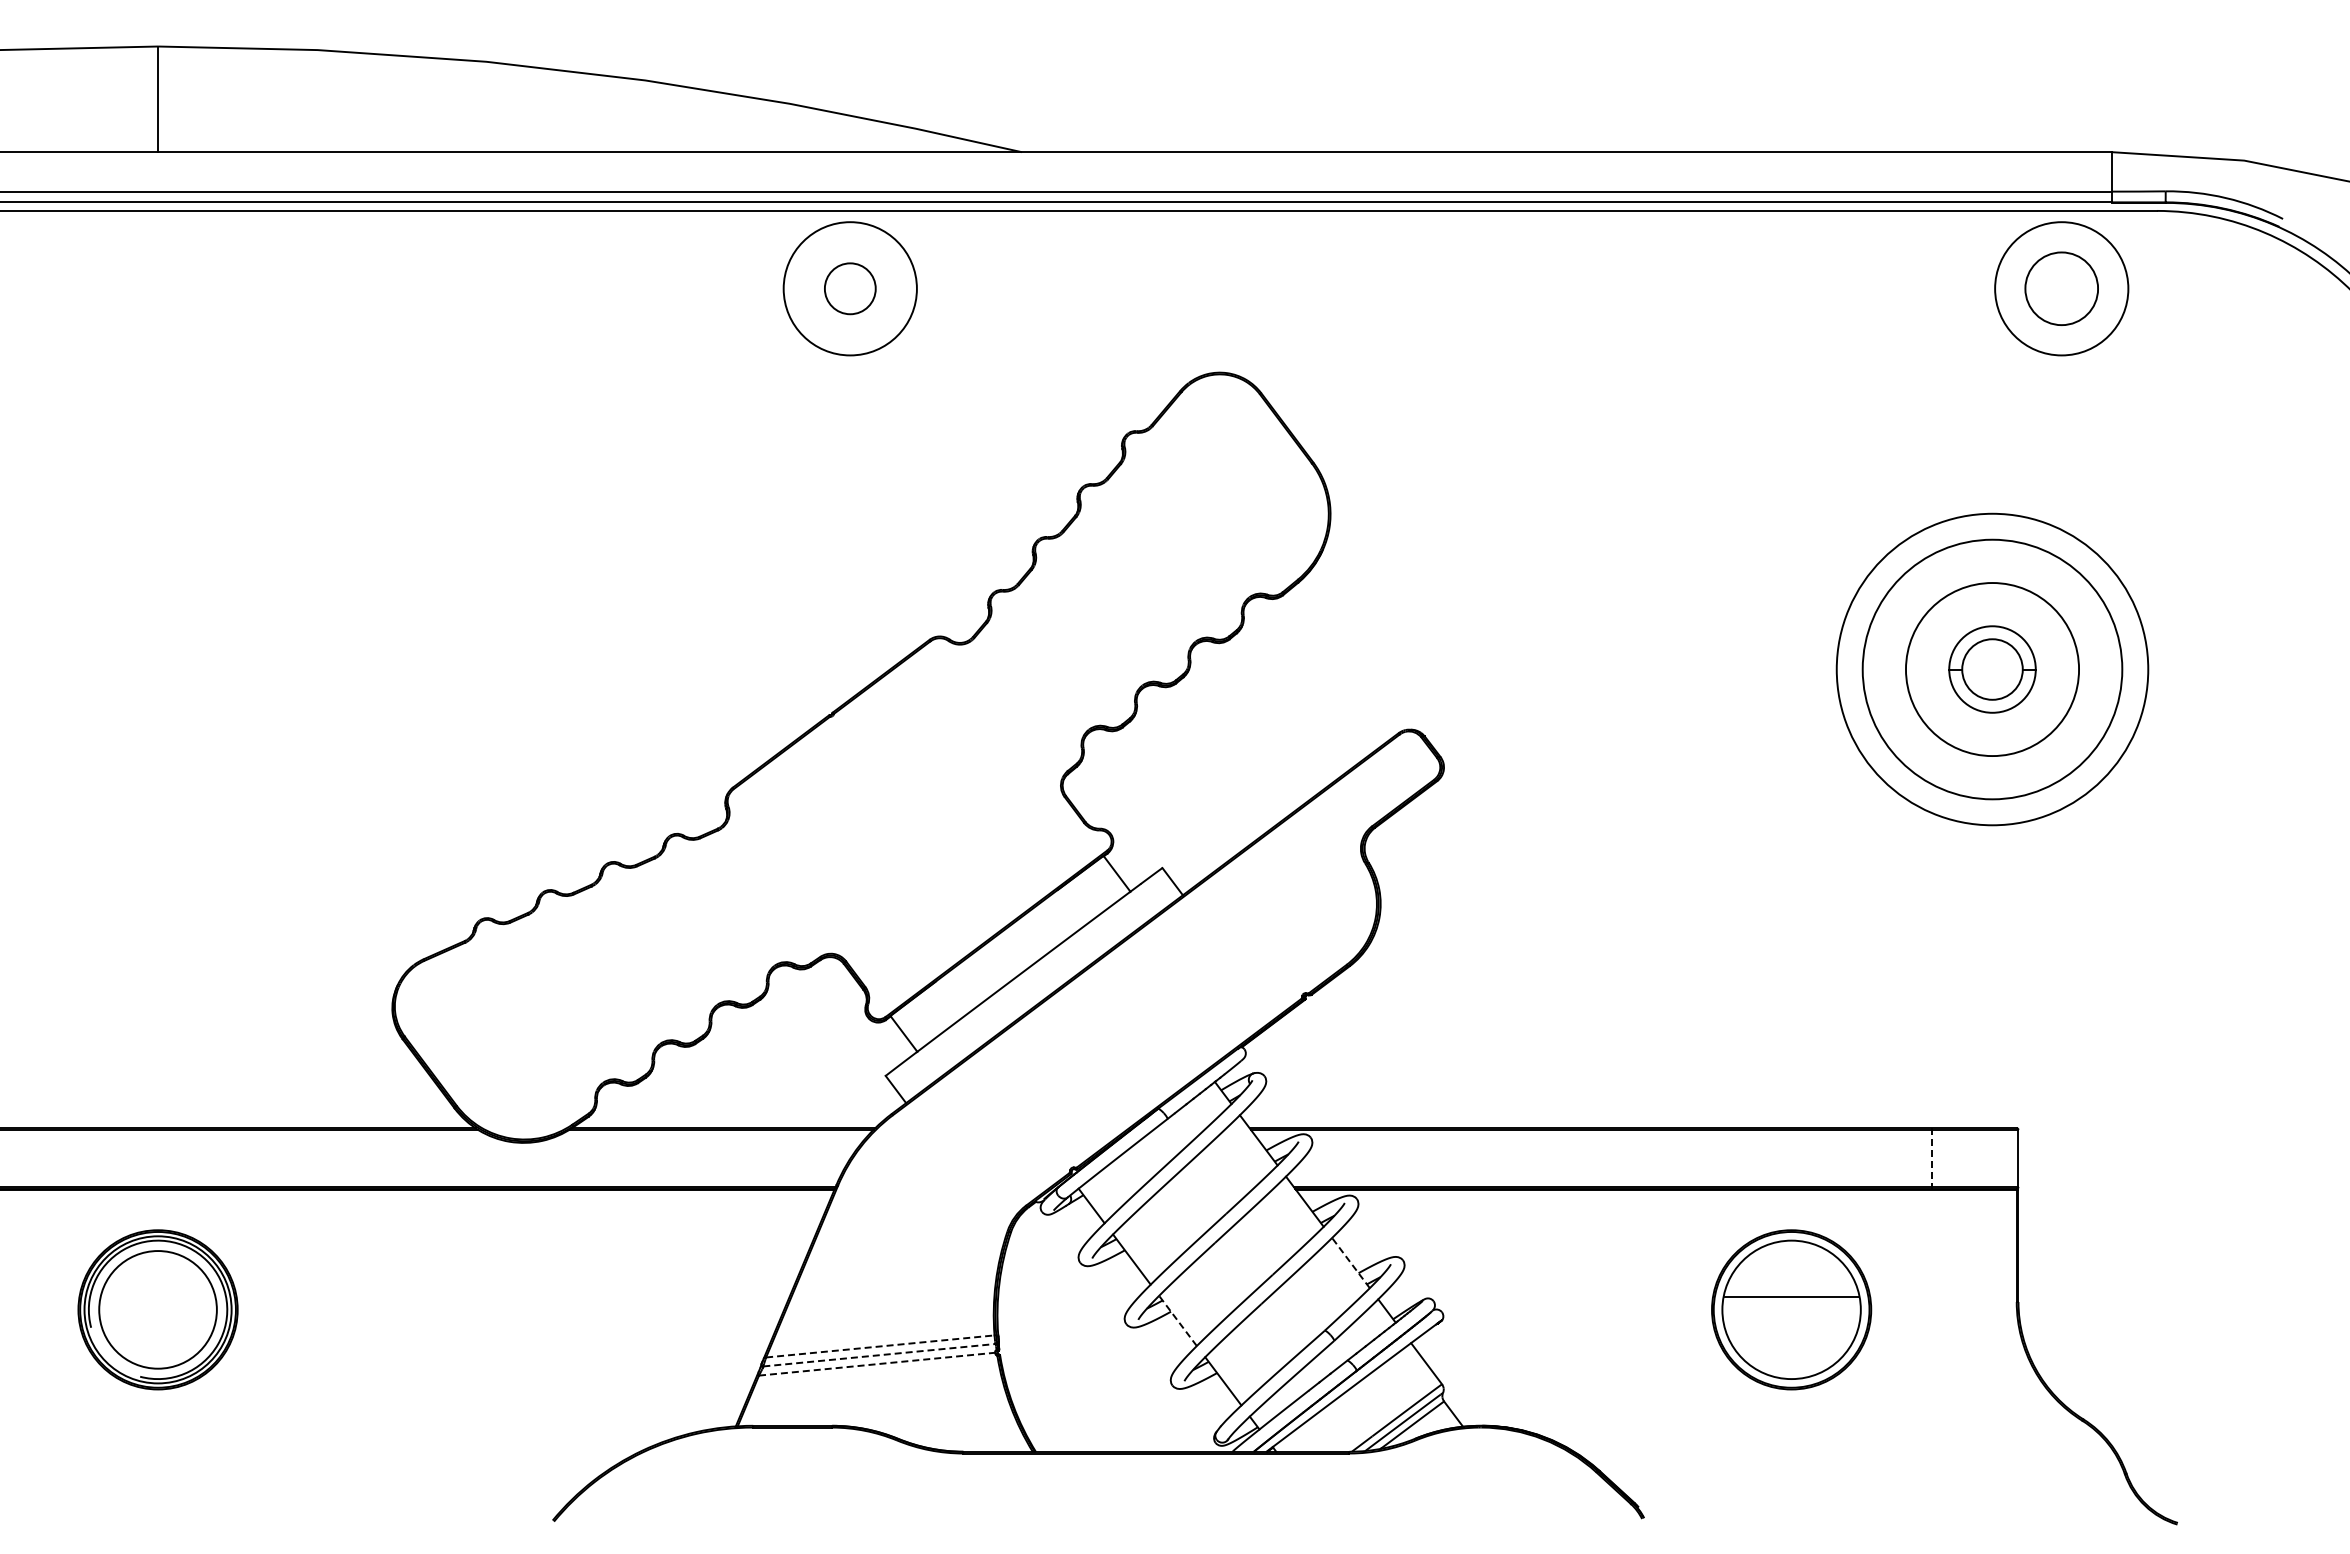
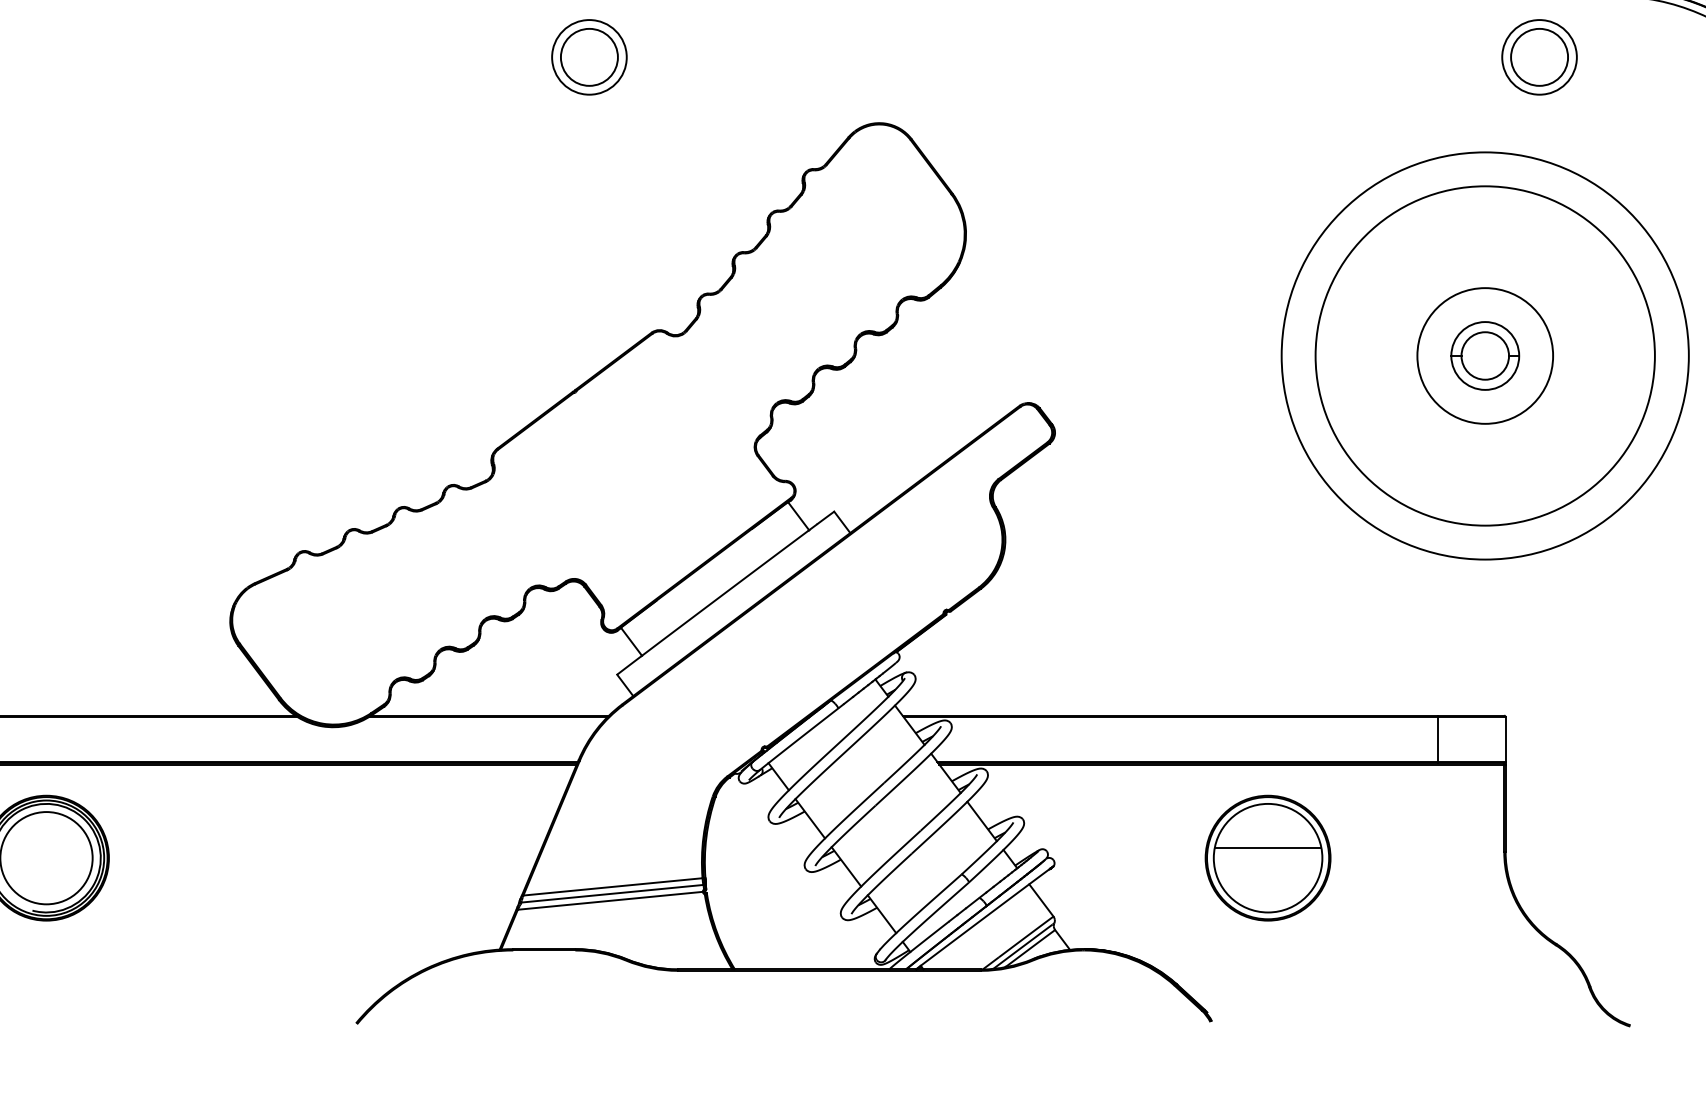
circle: (849, 288) -> (588, 57), size x0.71
circle: (849, 288) -> (588, 57), size x1.43
circle: (2061, 288) -> (1539, 57), size x0.71
circle: (1992, 669) -> (1485, 355), size x1.67
circle: (1992, 669) -> (1485, 355), size x1.67
line: (1931, 1158) -> (1437, 739), dashed -> solid
line: (1350, 1262) -> (981, 821), dashed -> solid
part: (1791, 1309) -> (1268, 857), moved
line: (1177, 1320) -> (846, 866), dashed -> solid
line: (880, 1346) -> (613, 886), dashed -> solid
line: (879, 1355) -> (612, 893), dashed -> solid
line: (878, 1364) -> (611, 901), dashed -> solid

